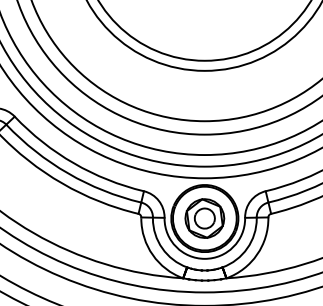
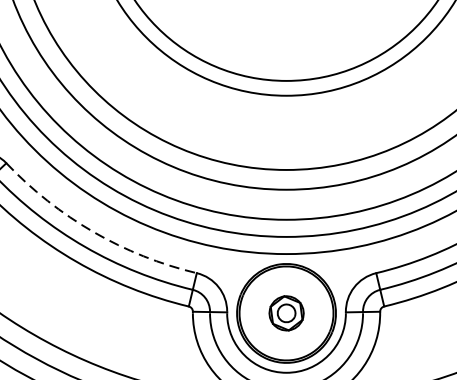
arc: (73, 163) -> (92, 232), solid -> dashed
part: (204, 218) -> (286, 313), size x0.6

